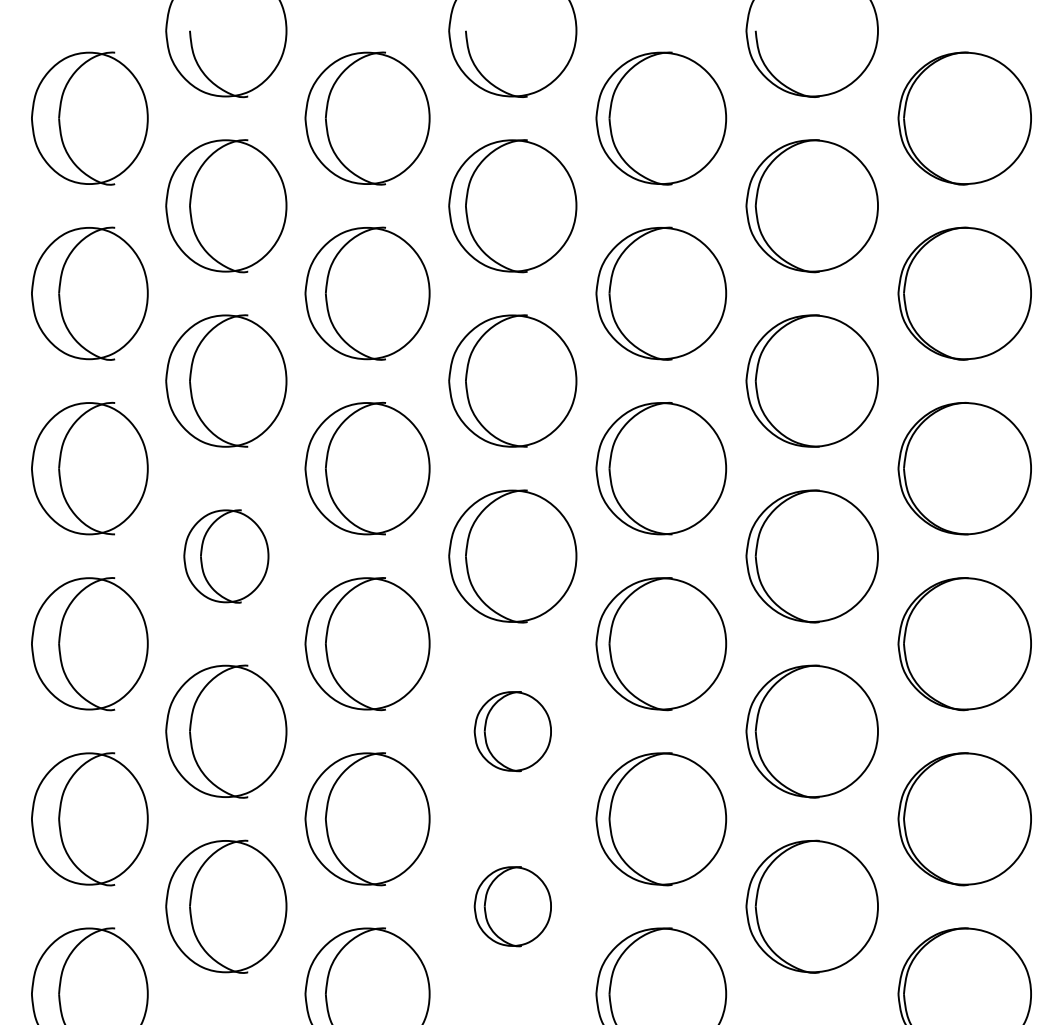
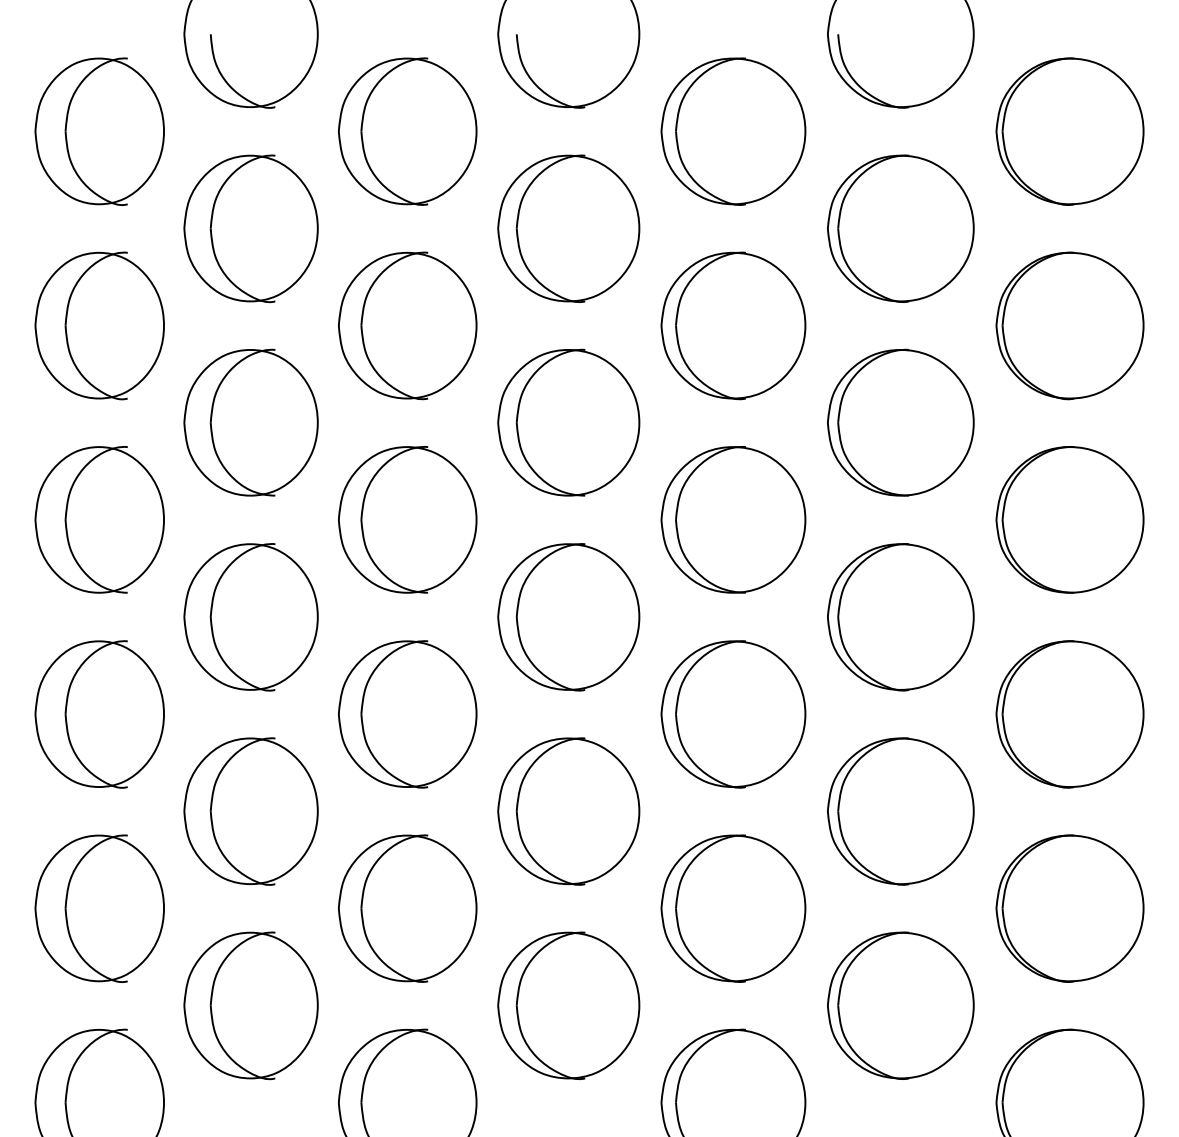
part: (226, 556) -> (251, 617), size x1.43
part: (512, 731) -> (568, 811), size x1.67
part: (512, 906) -> (568, 1005), size x1.67

